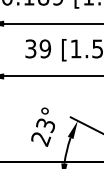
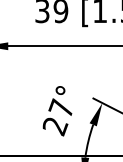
text: (44, 125) -> (59, 108), 23° -> 27°

